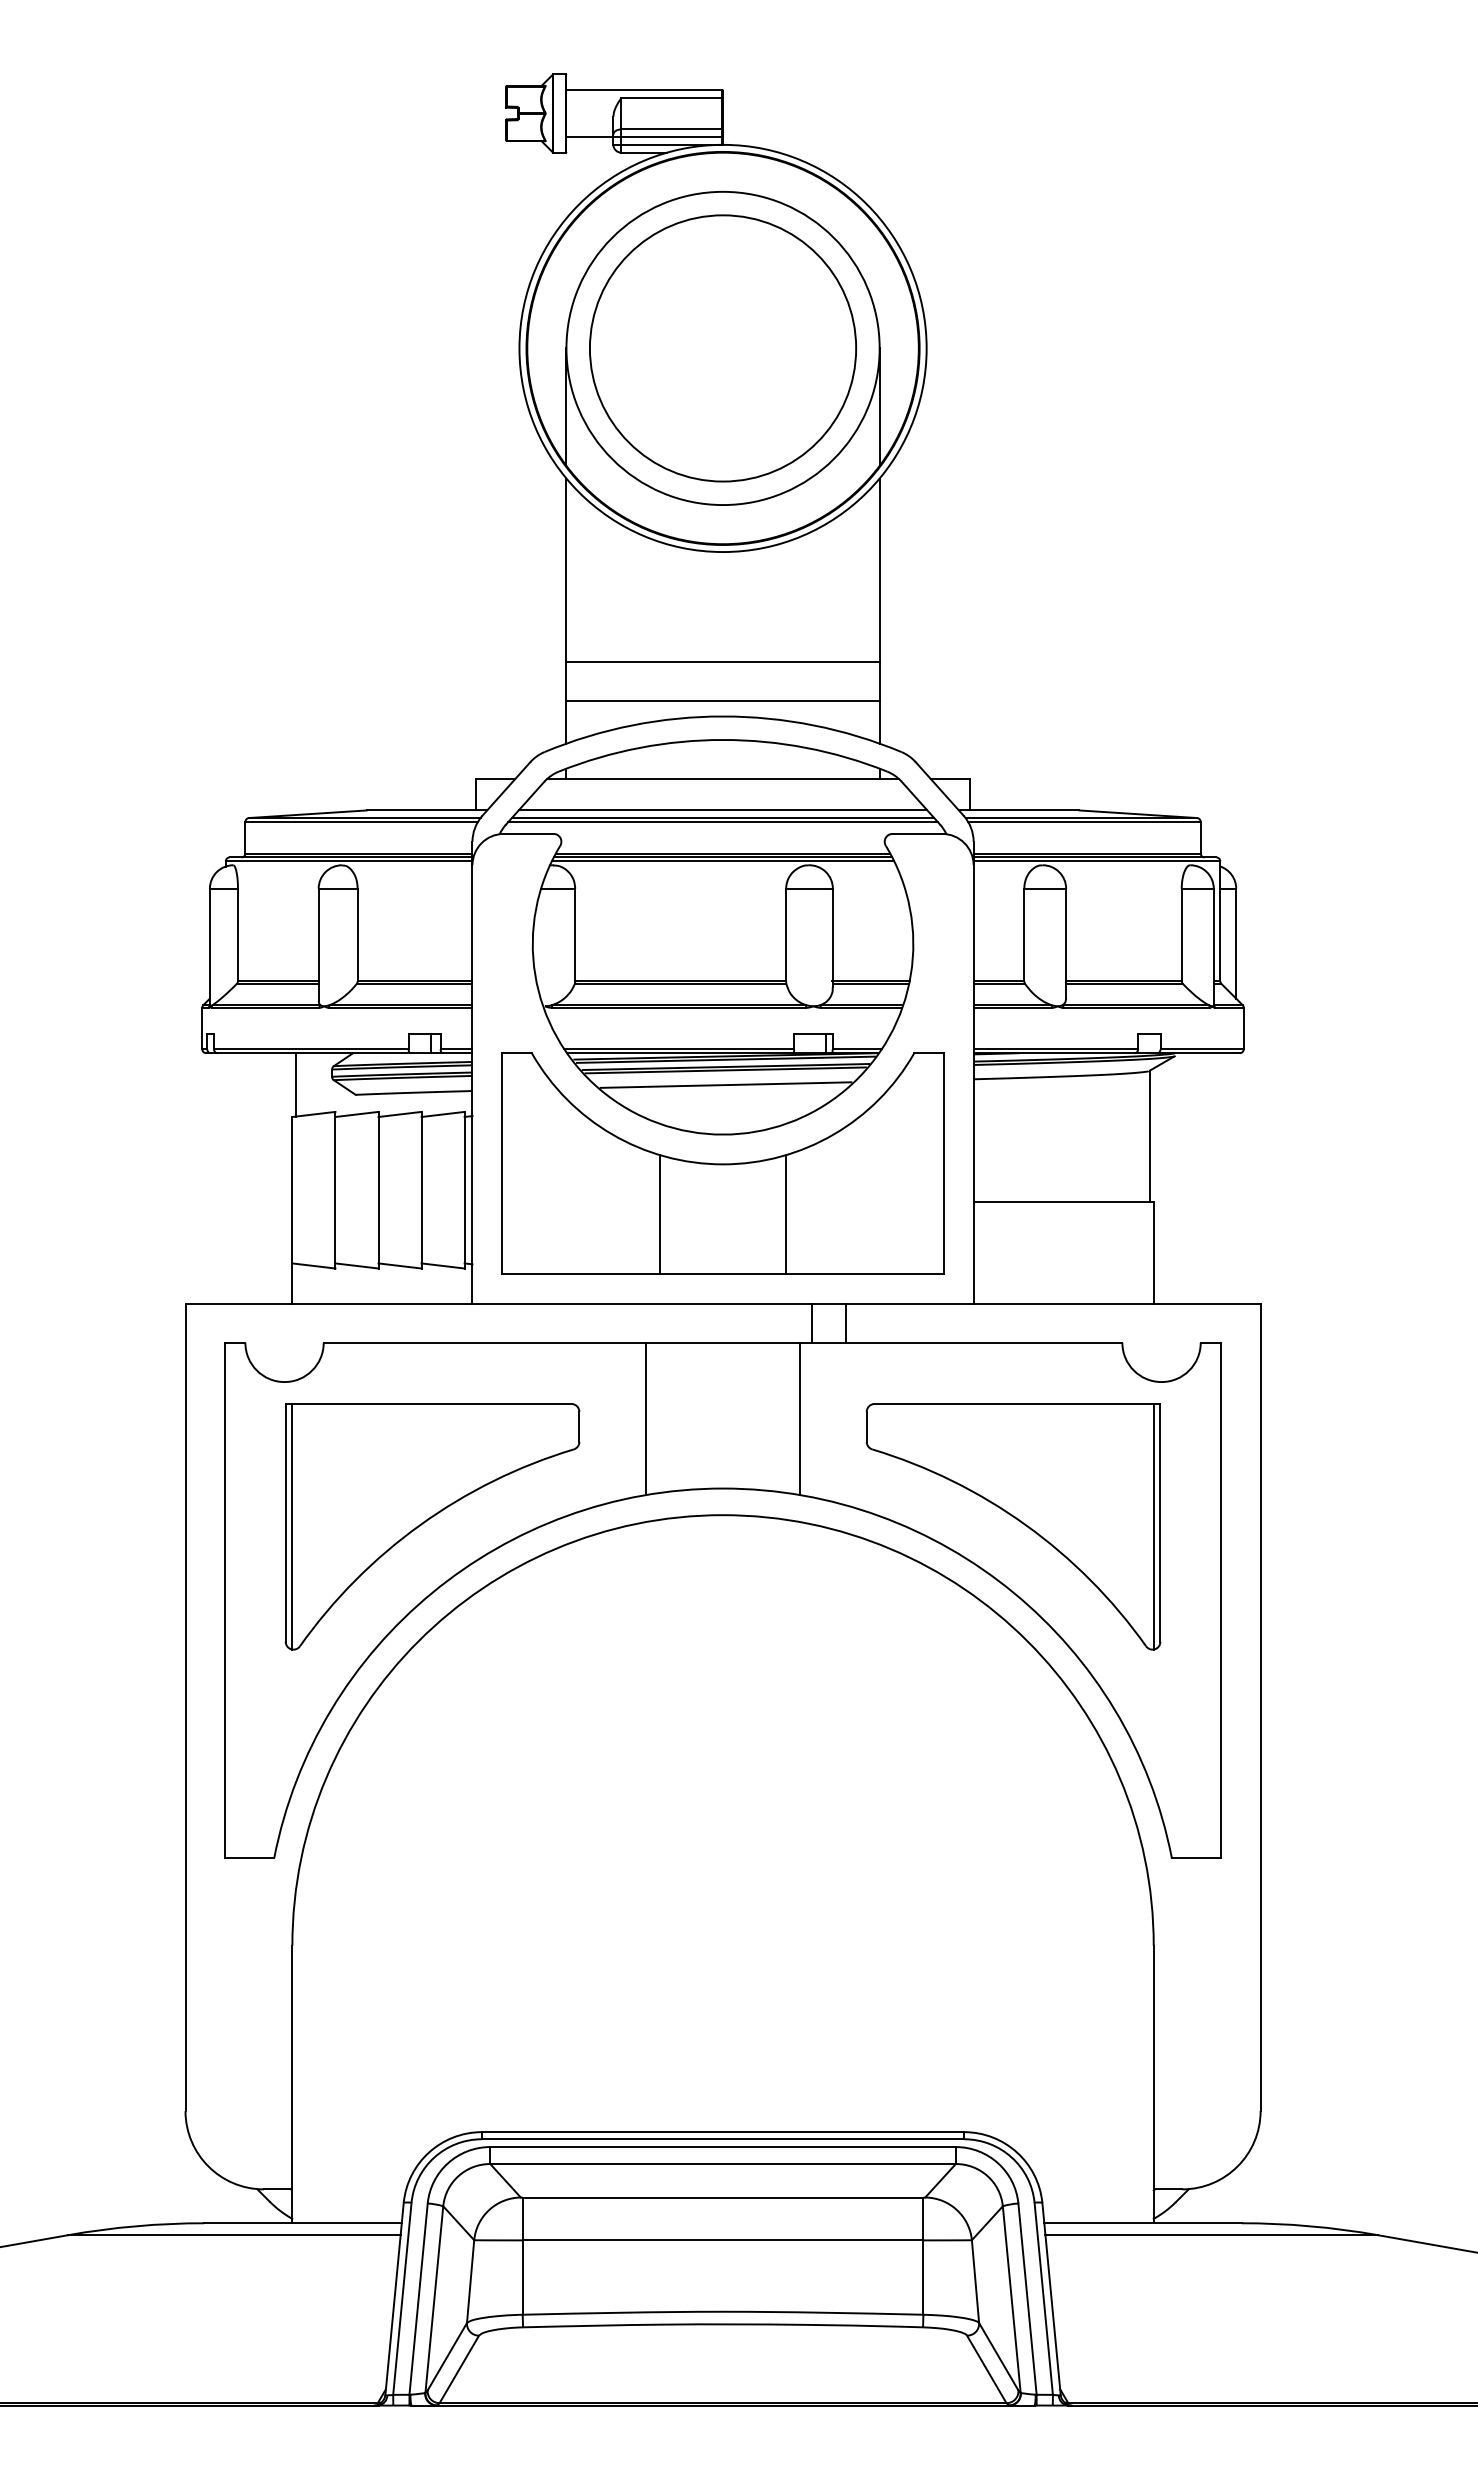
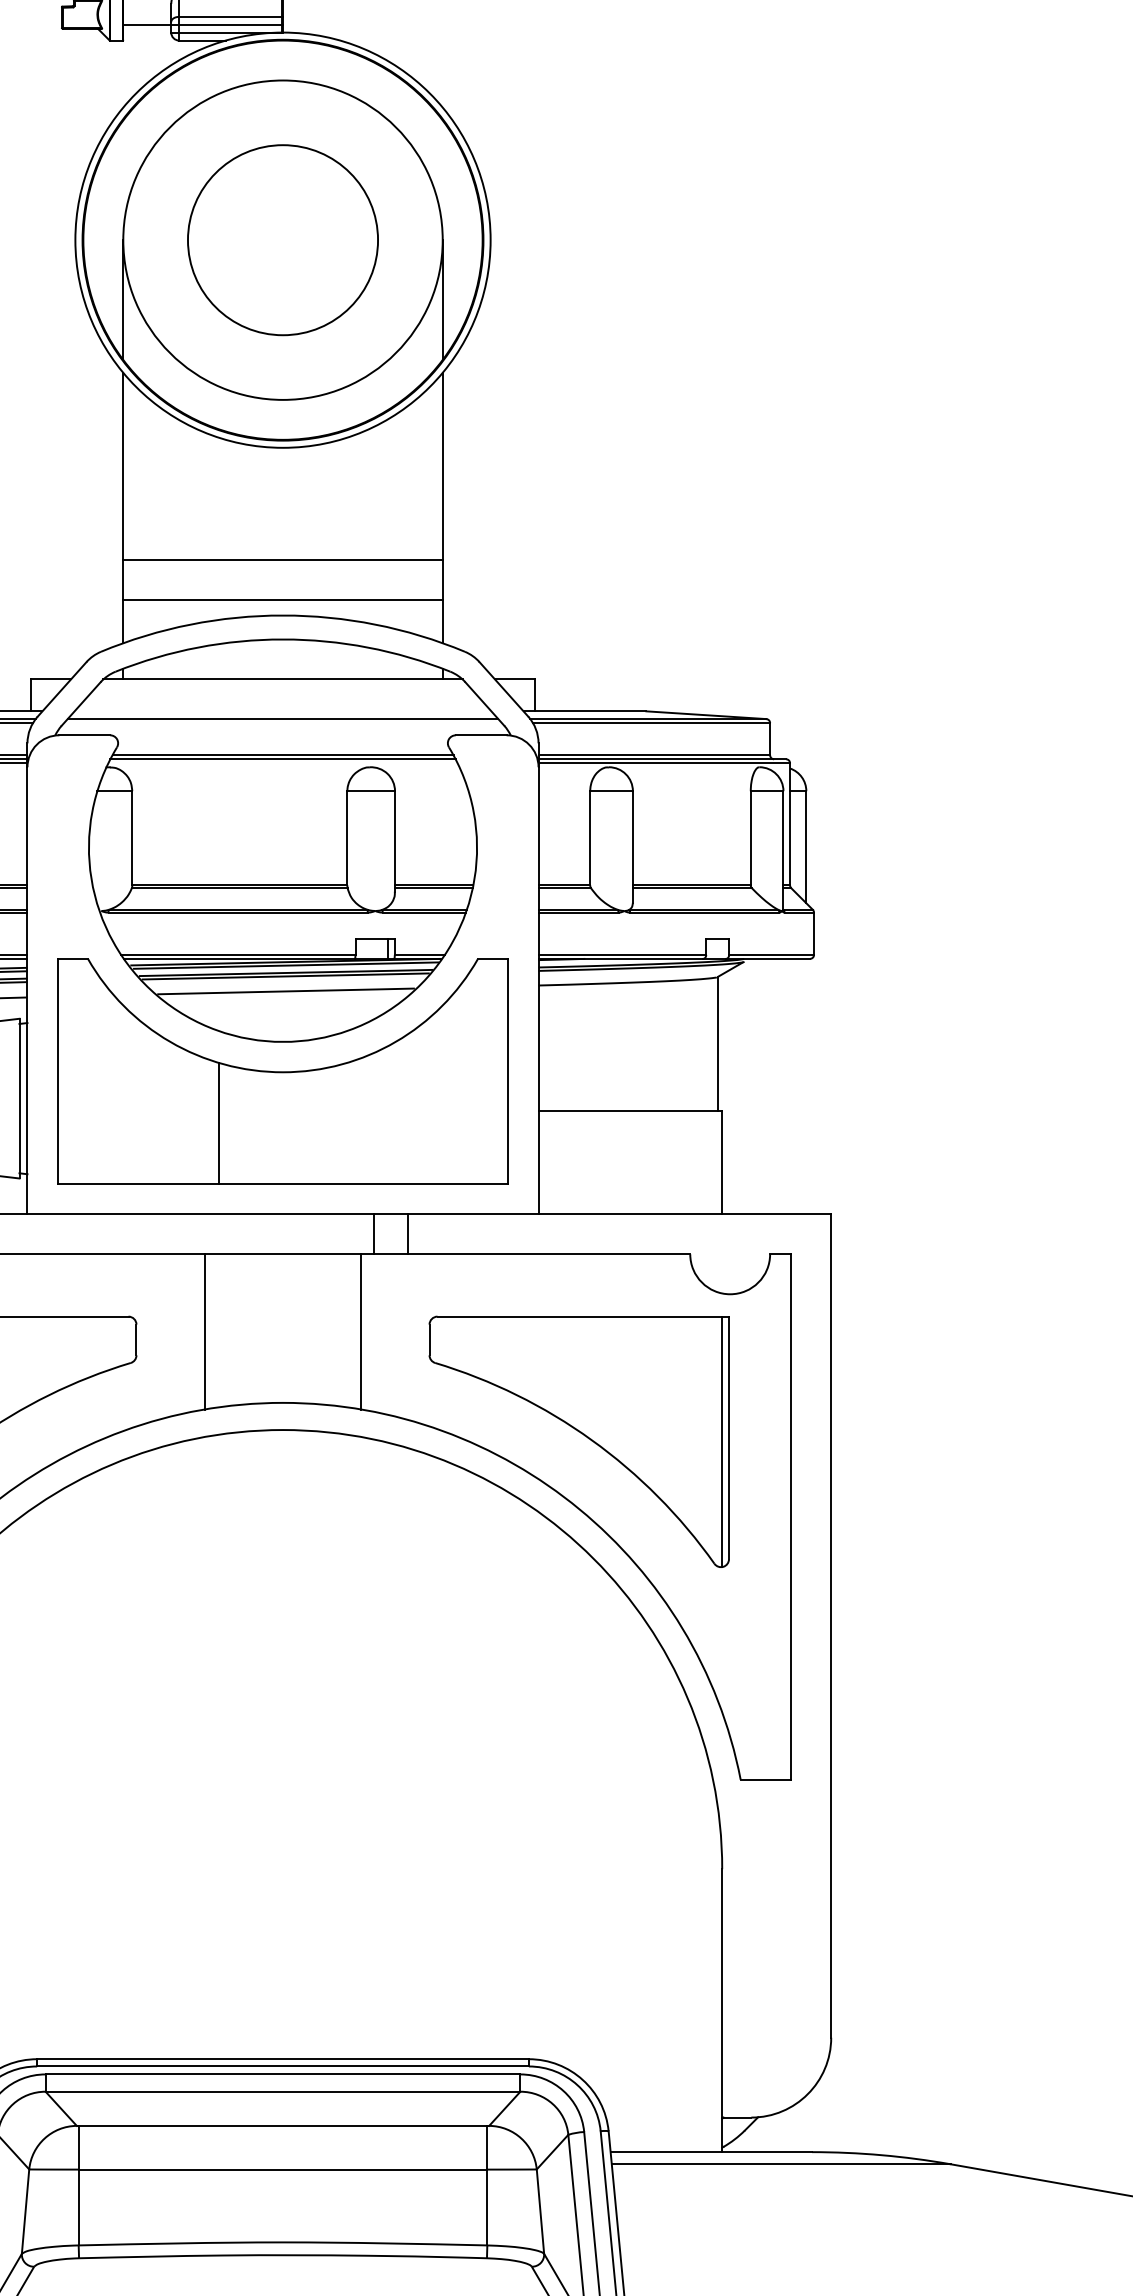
circle: (722, 348) -> (282, 240), size x0.7
line: (722, 810) -> (282, 711), removed
line: (722, 821) -> (282, 722), removed
line: (722, 861) -> (282, 763), removed
line: (786, 1214) -> (347, 1123), removed

